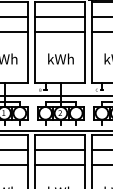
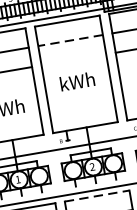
line: (60, 16) -> (71, 40), solid -> dashed
line: (59, 31) -> (73, 59), removed
text: (60, 58) -> (76, 80), moved
line: (60, 135) -> (97, 196), solid -> dashed

